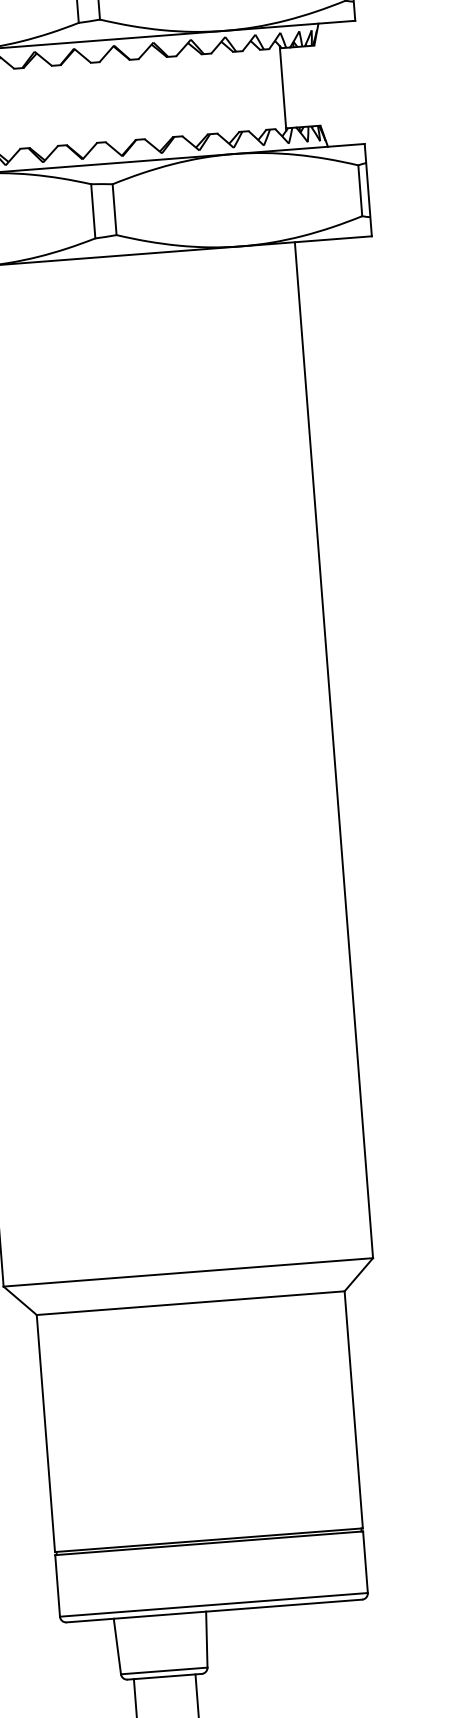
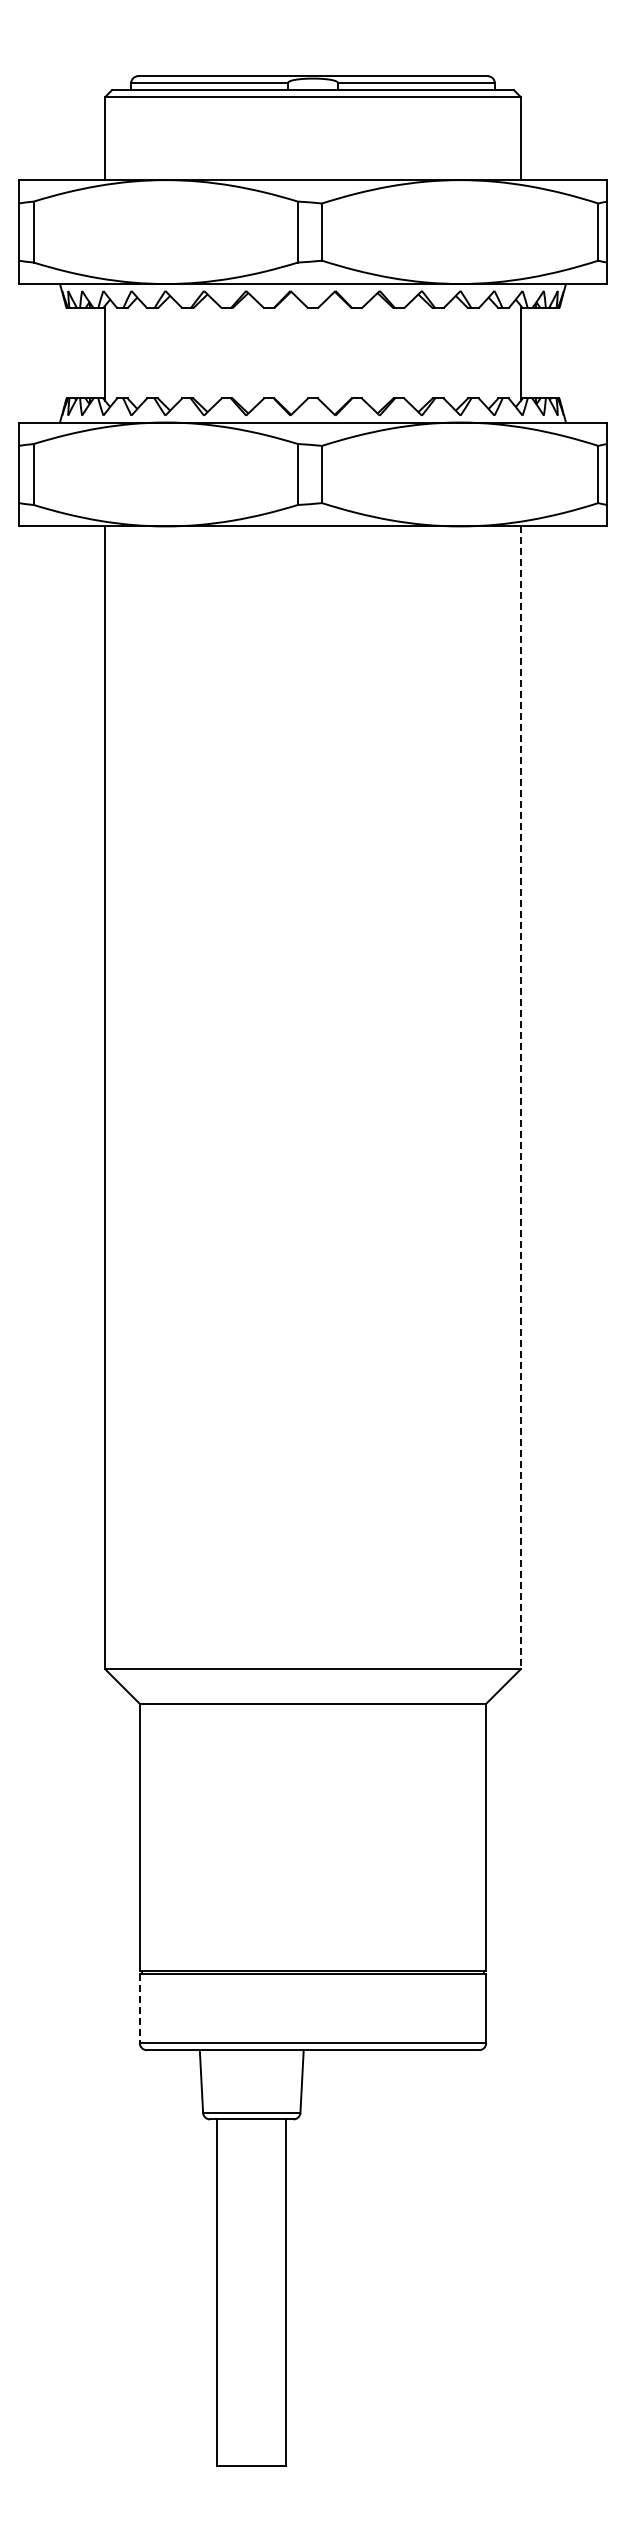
line: (333, 750) -> (520, 1098), solid -> dashed
line: (57, 1585) -> (139, 2008), solid -> dashed

